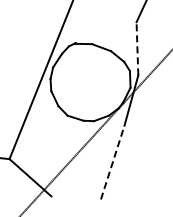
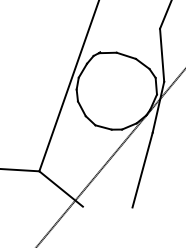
line: (137, 49) -> (162, 55), dashed -> solid
line: (112, 162) -> (142, 170), dashed -> solid

